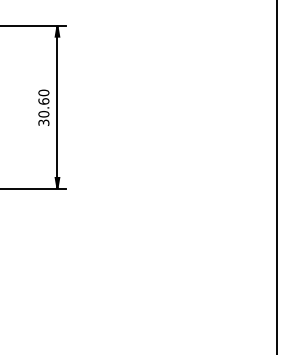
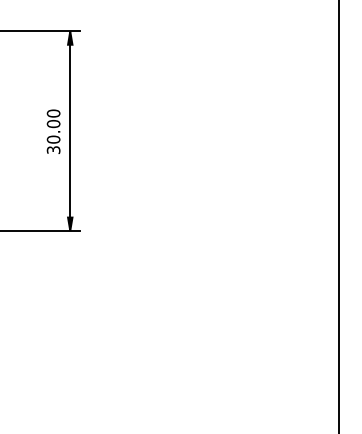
text: (43, 101) -> (53, 123), 30.60 -> 30.00

